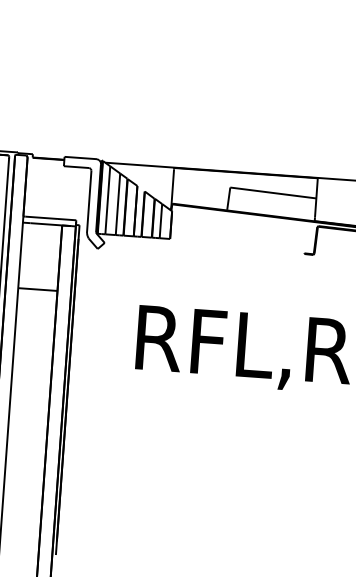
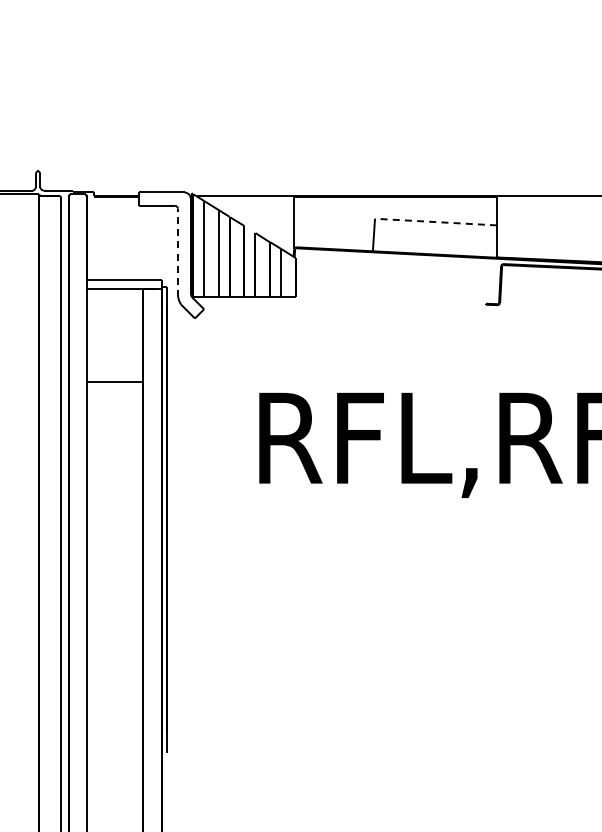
line: (272, 193) -> (435, 222), solid -> dashed
line: (89, 201) -> (178, 252), solid -> dashed

